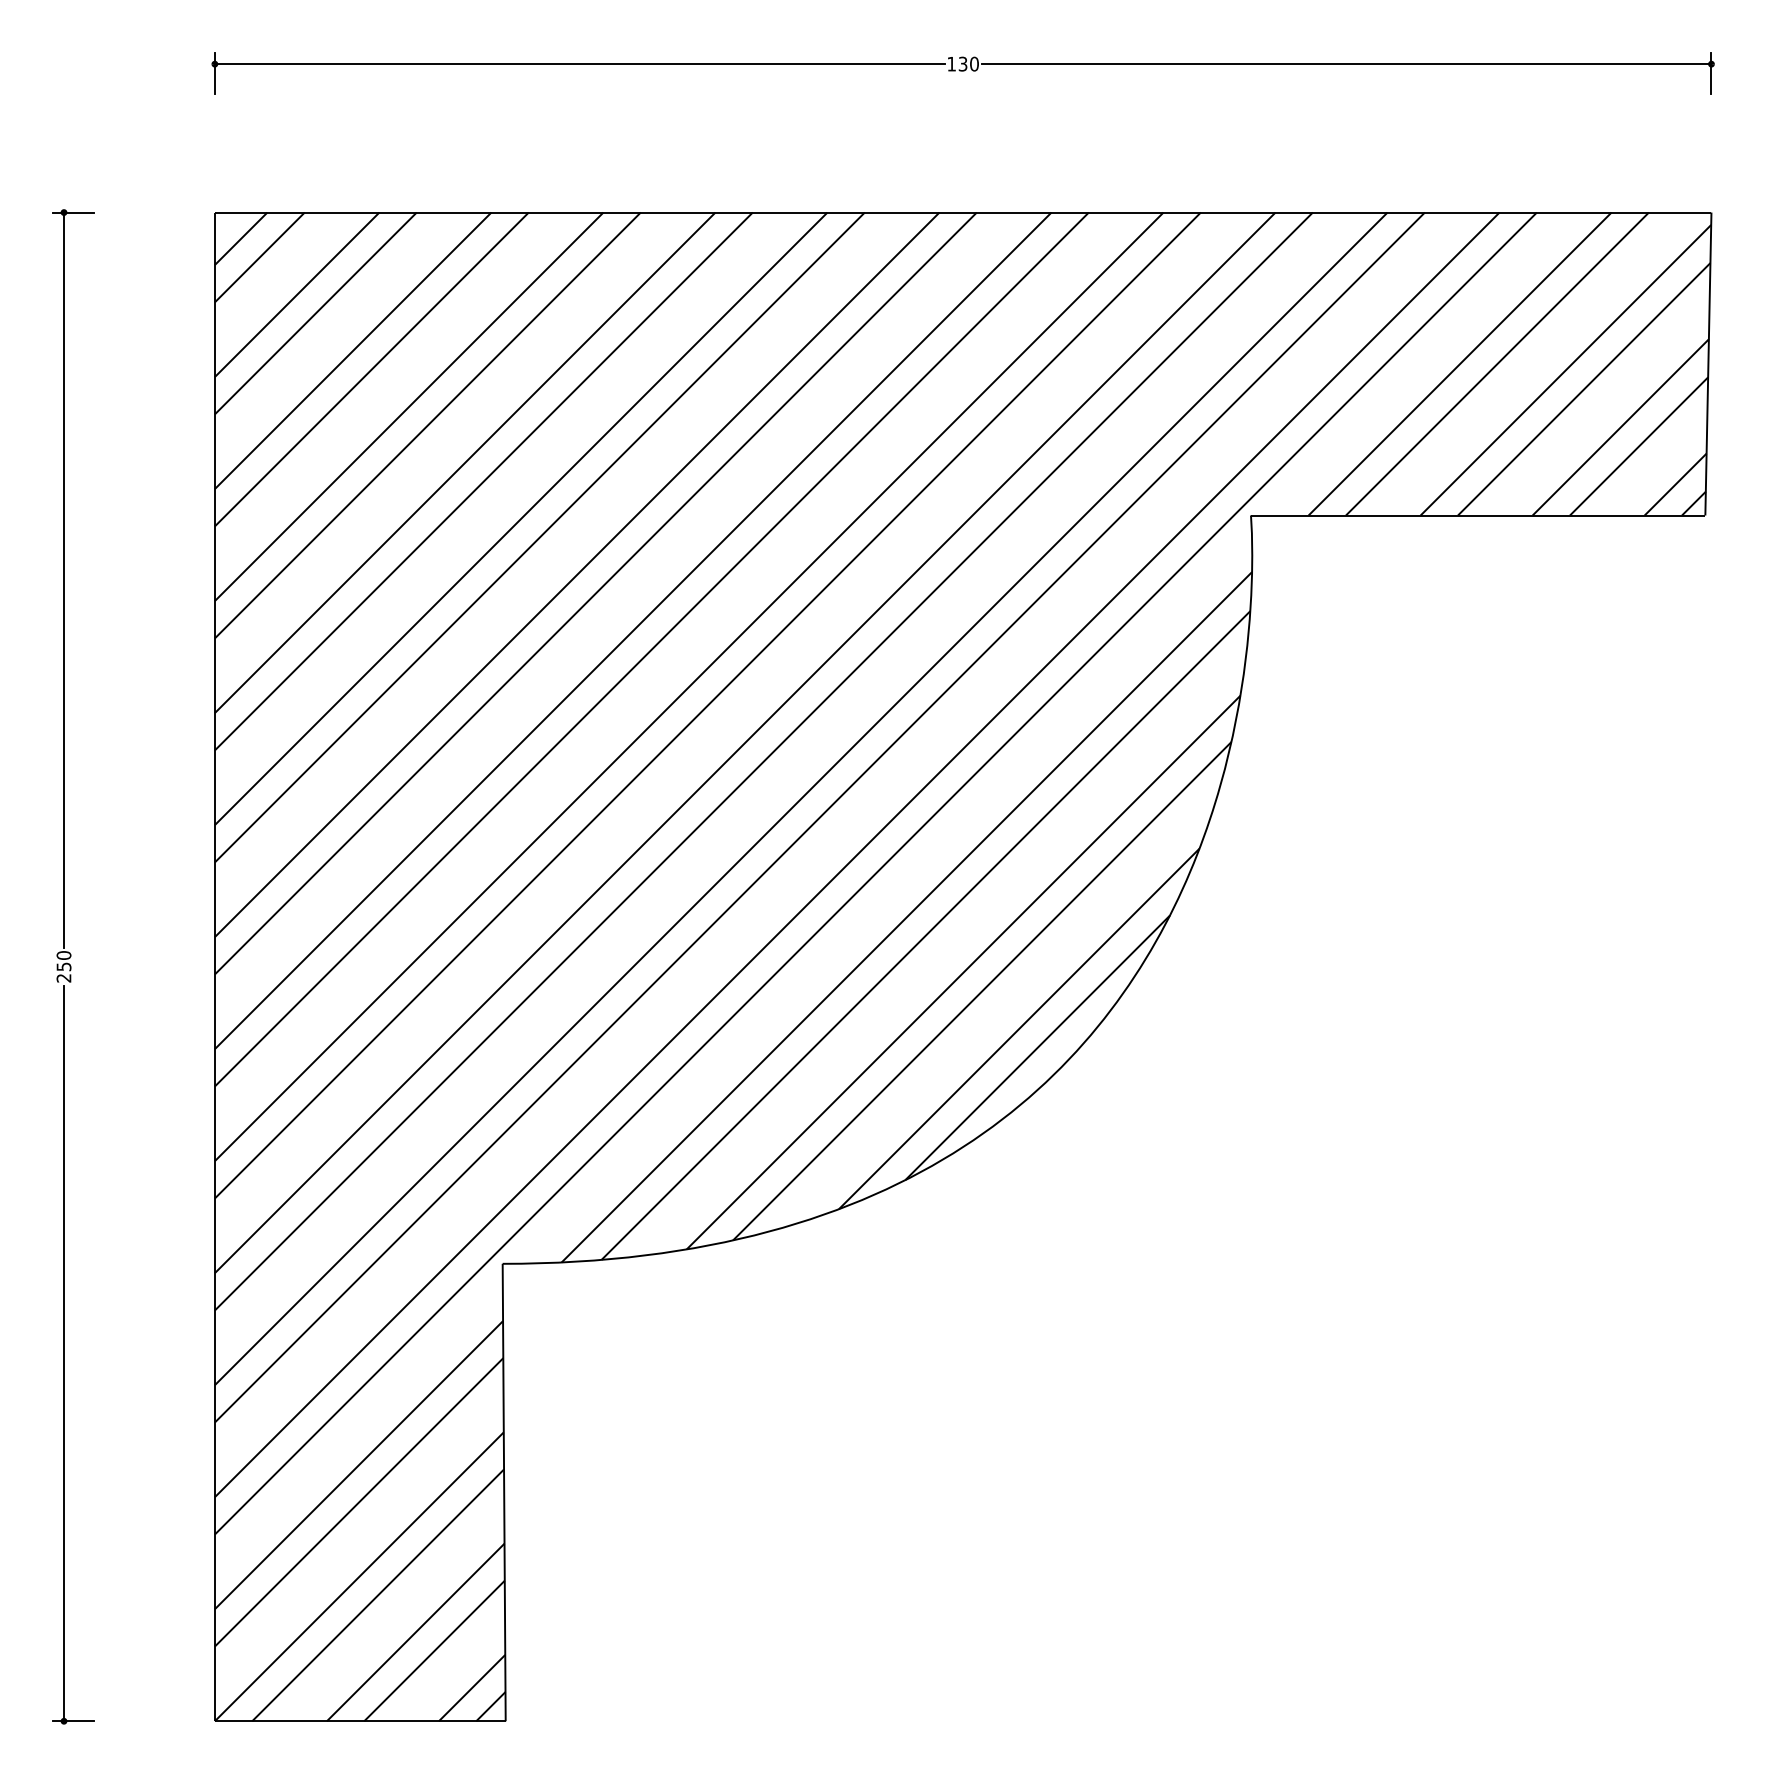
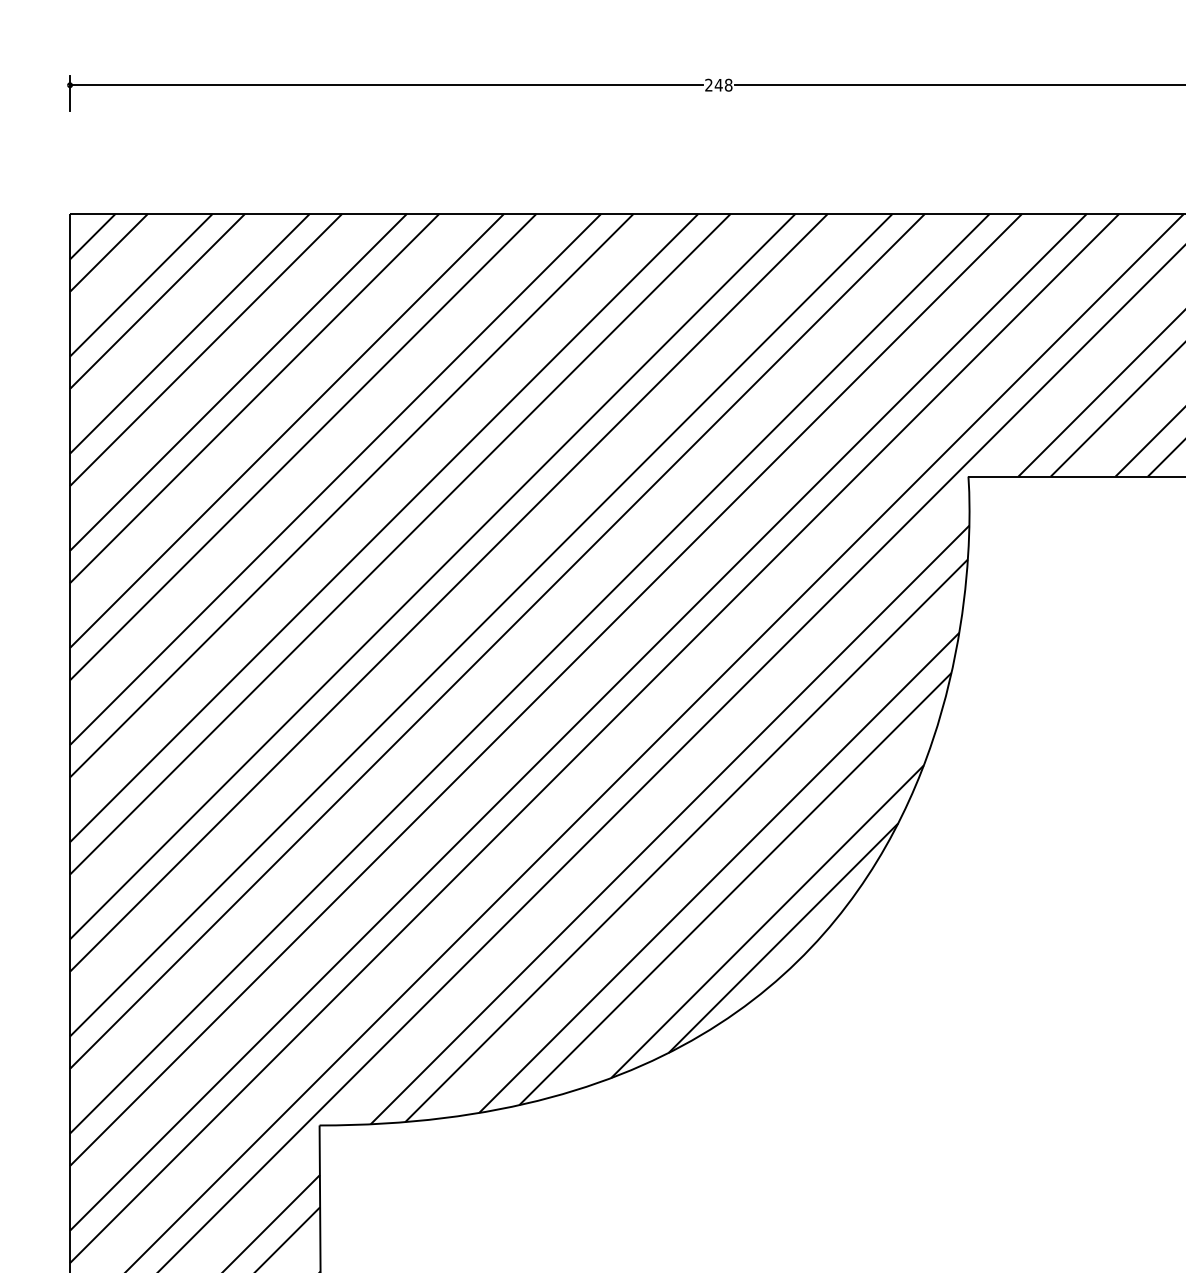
text: (962, 63) -> (718, 84), 130 -> 248

